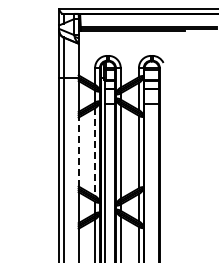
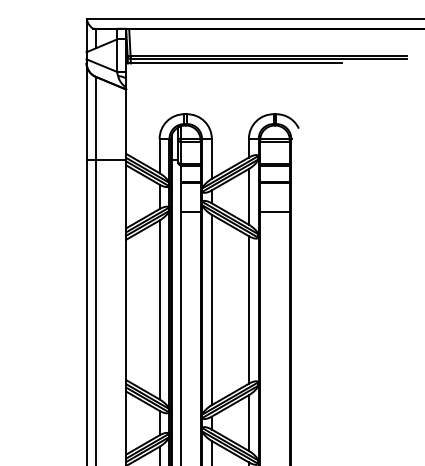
line: (78, 151) -> (125, 308), dashed -> solid
line: (95, 152) -> (160, 310), dashed -> solid

